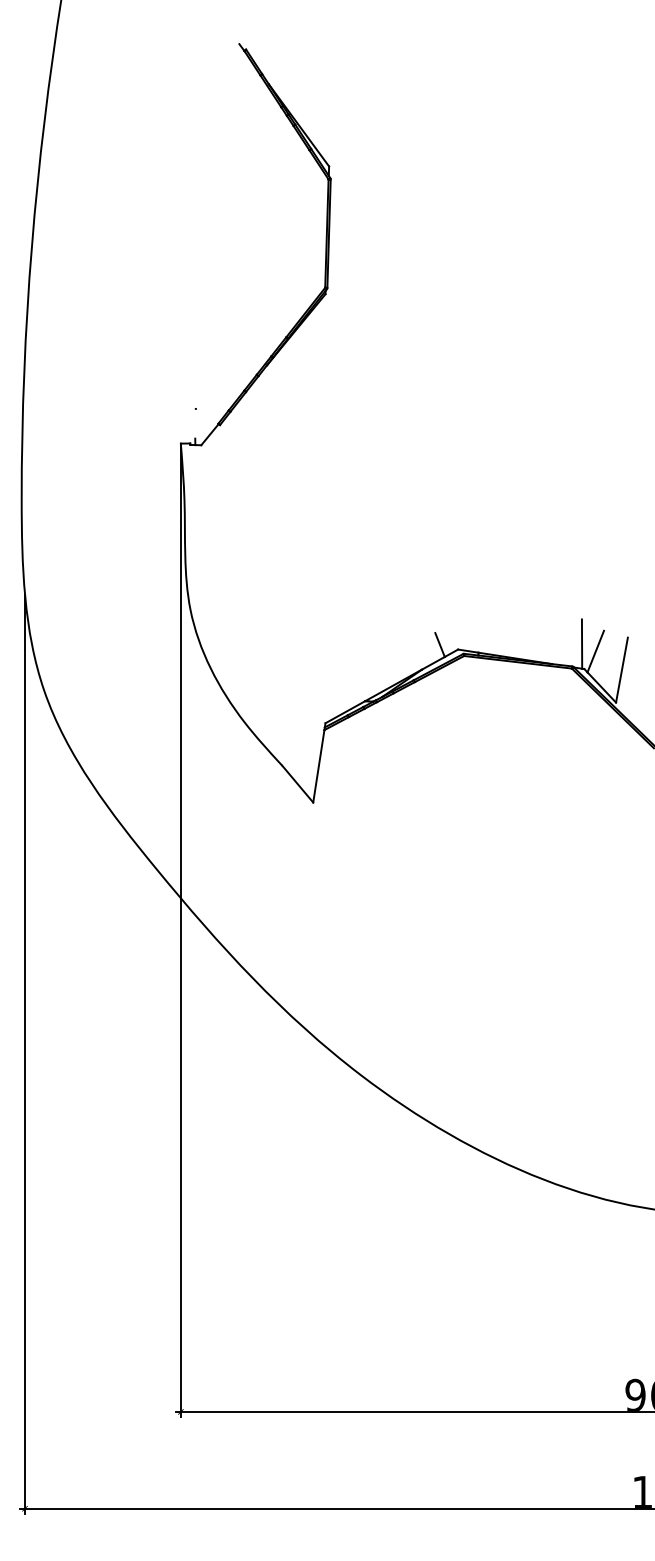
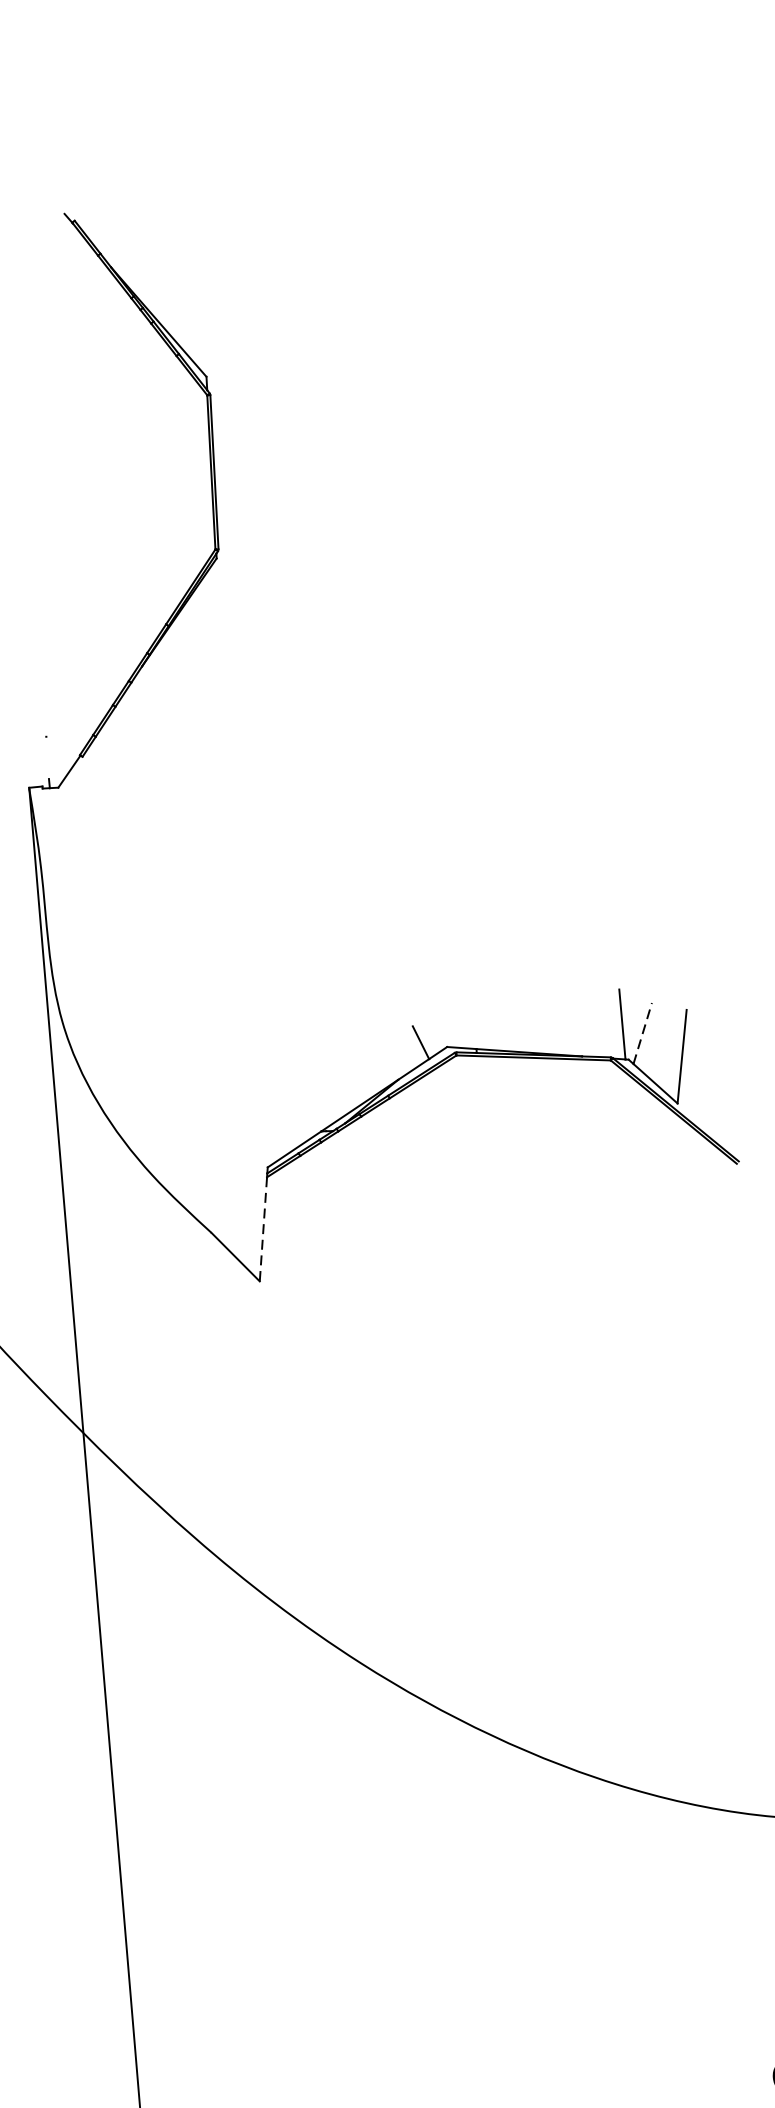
line: (595, 651) -> (642, 1033), solid -> dashed
line: (318, 766) -> (262, 1229), solid -> dashed

